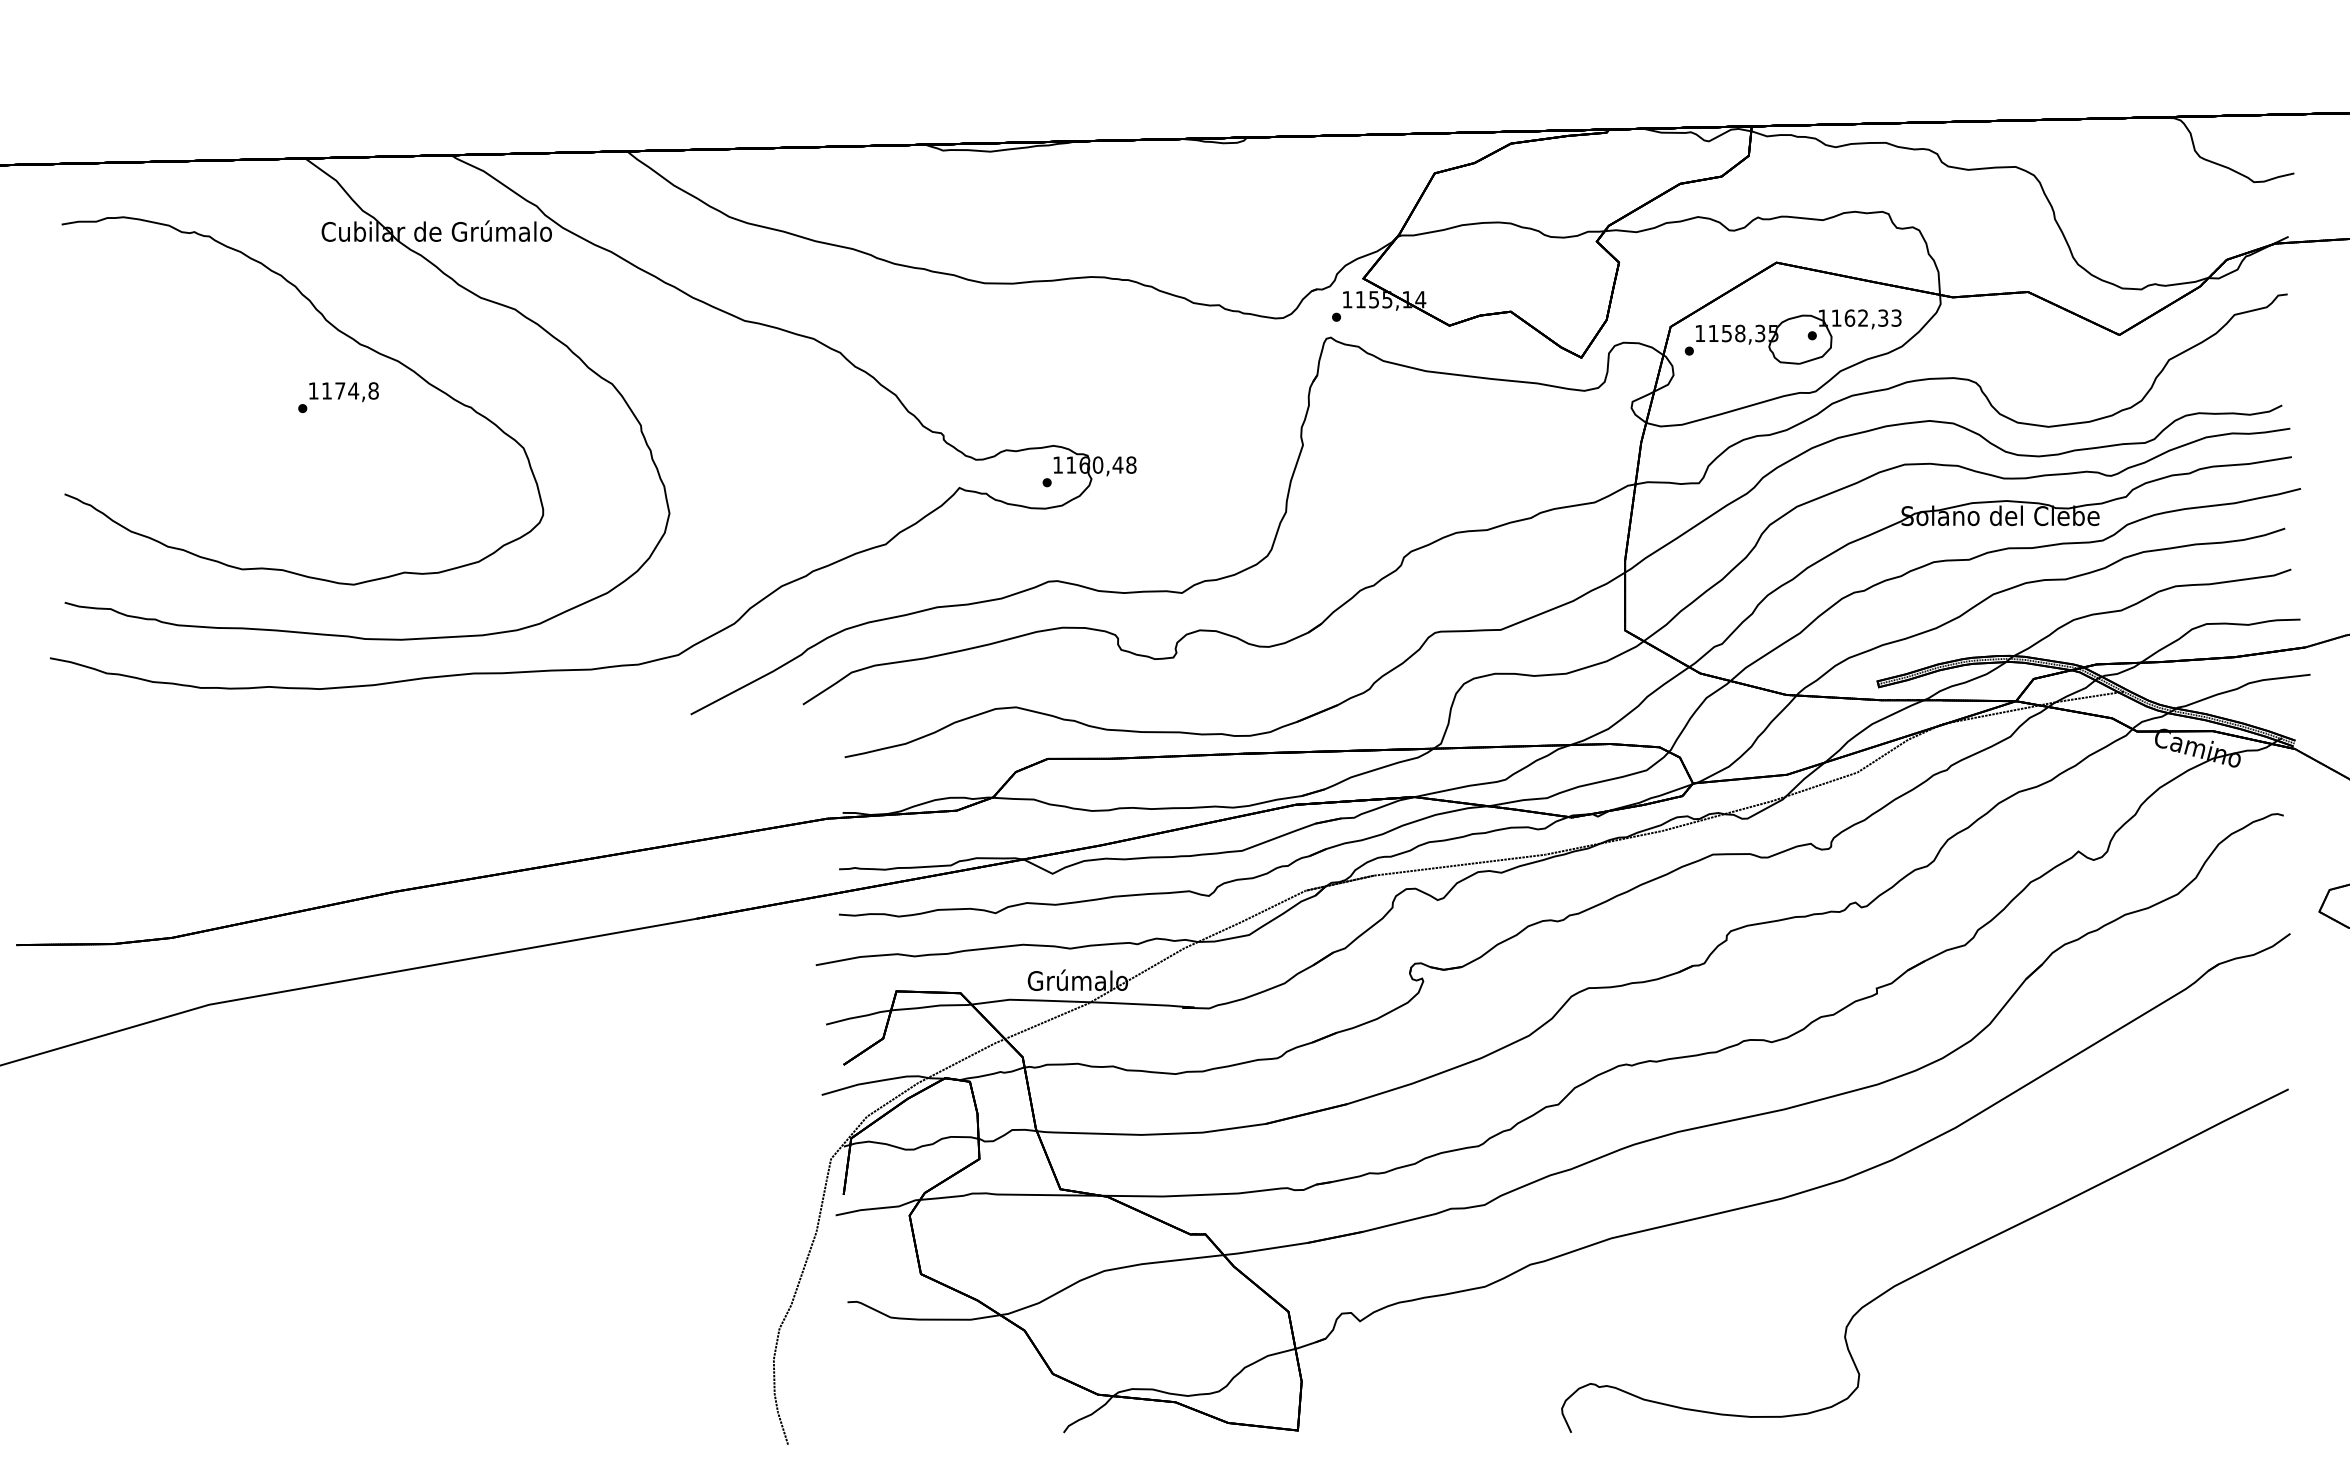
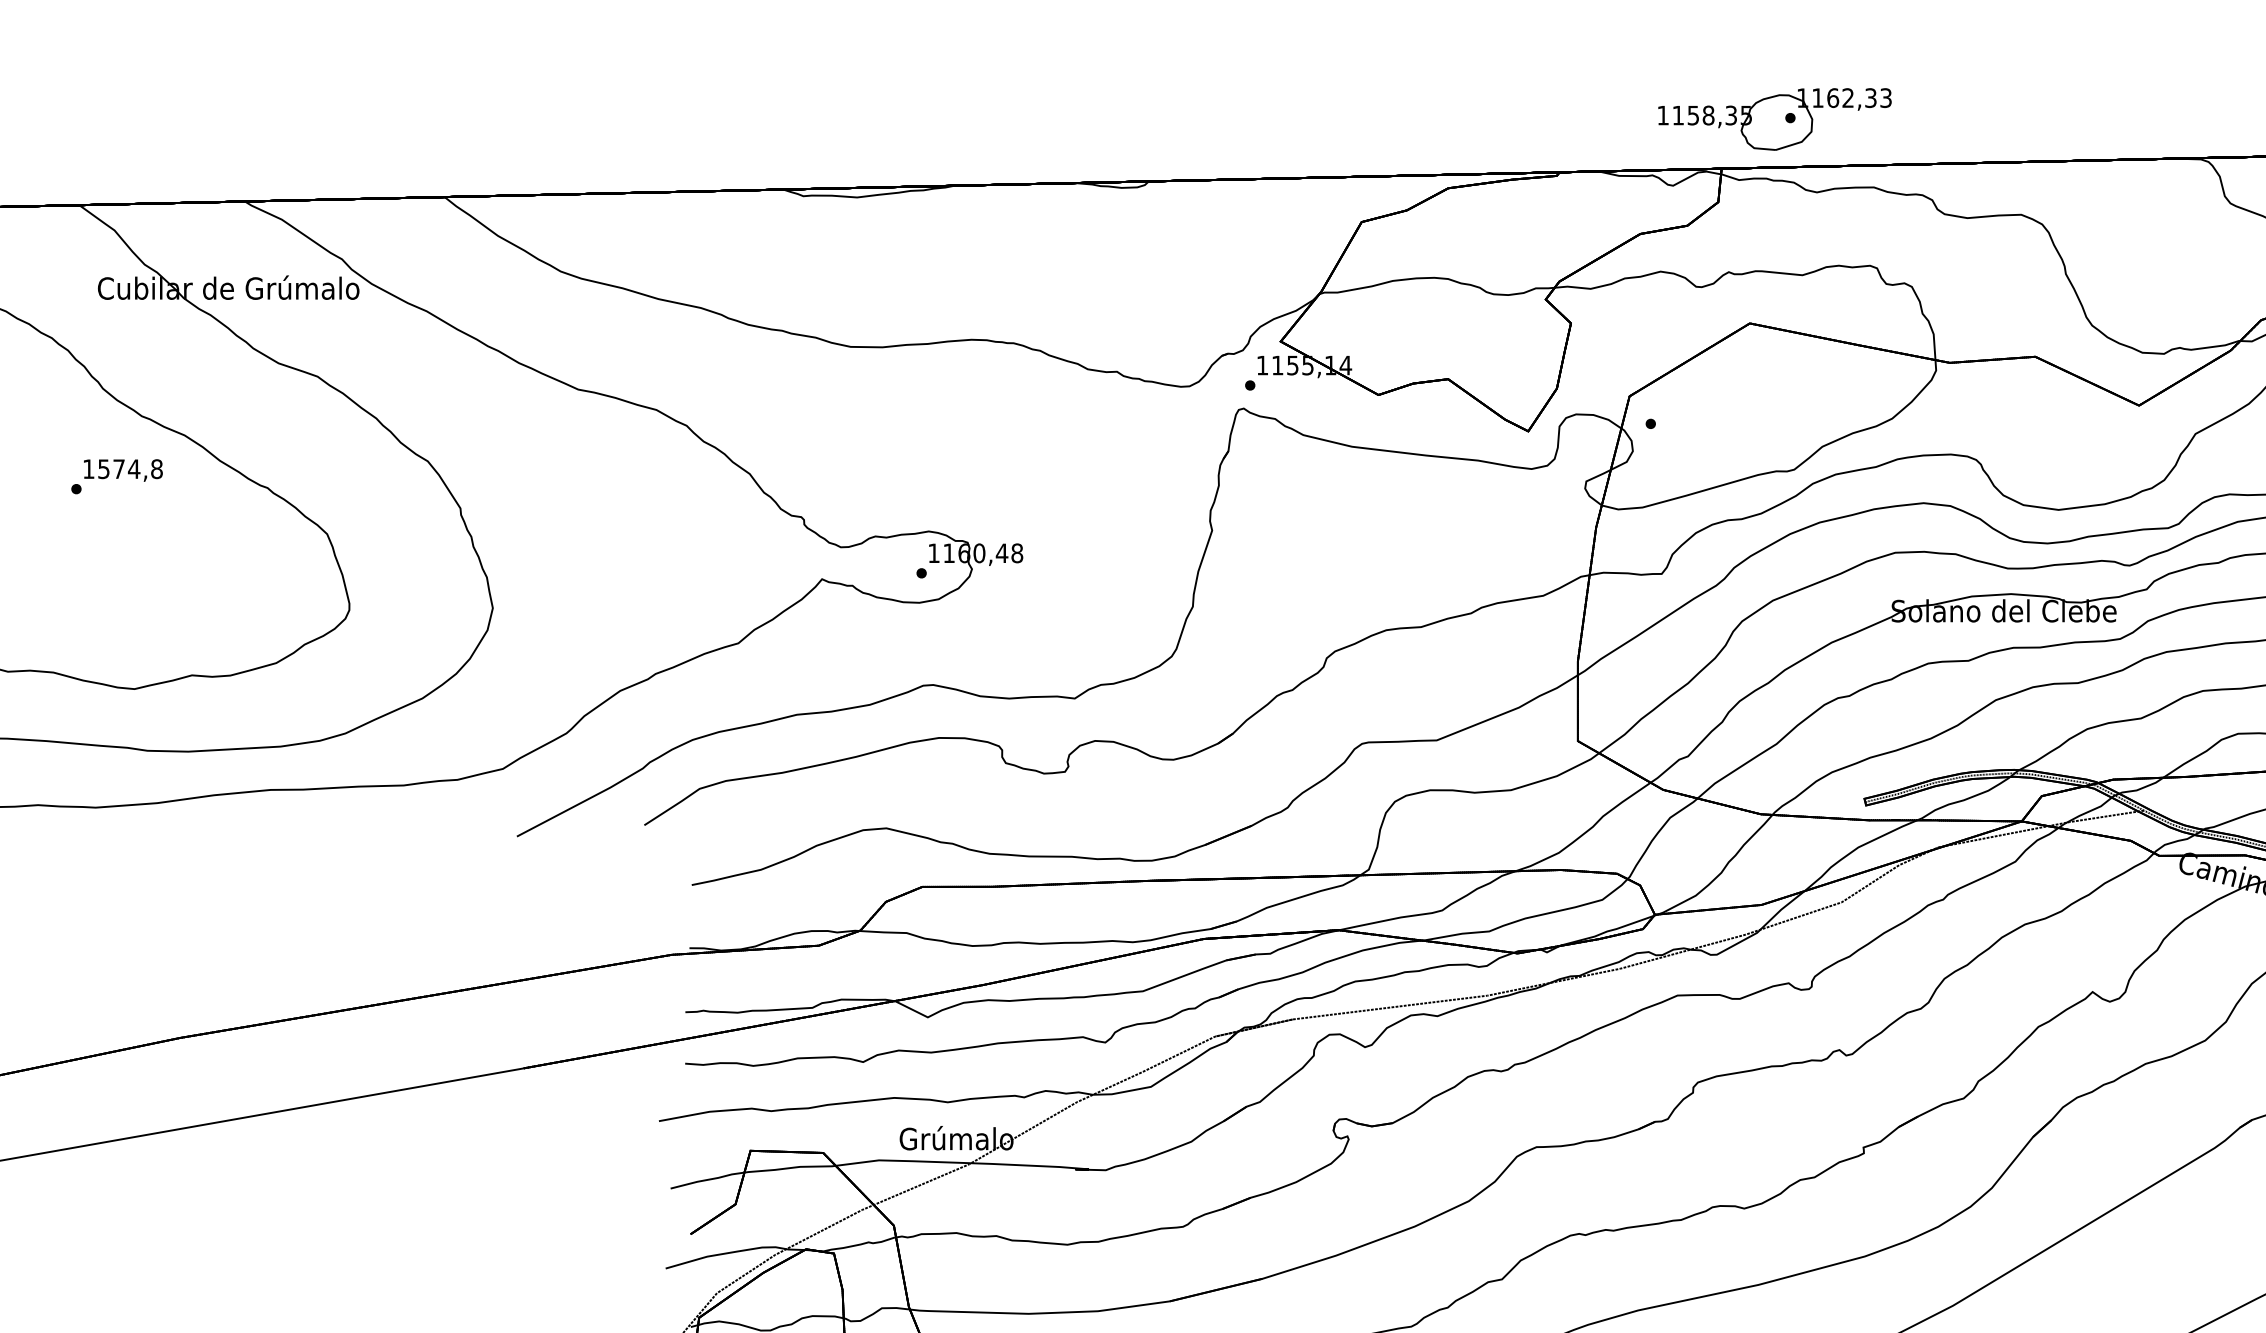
part: (1798, 336) -> (1774, 118), moved
text: (326, 390) -> (103, 468), 1174,8 -> 1574,8

